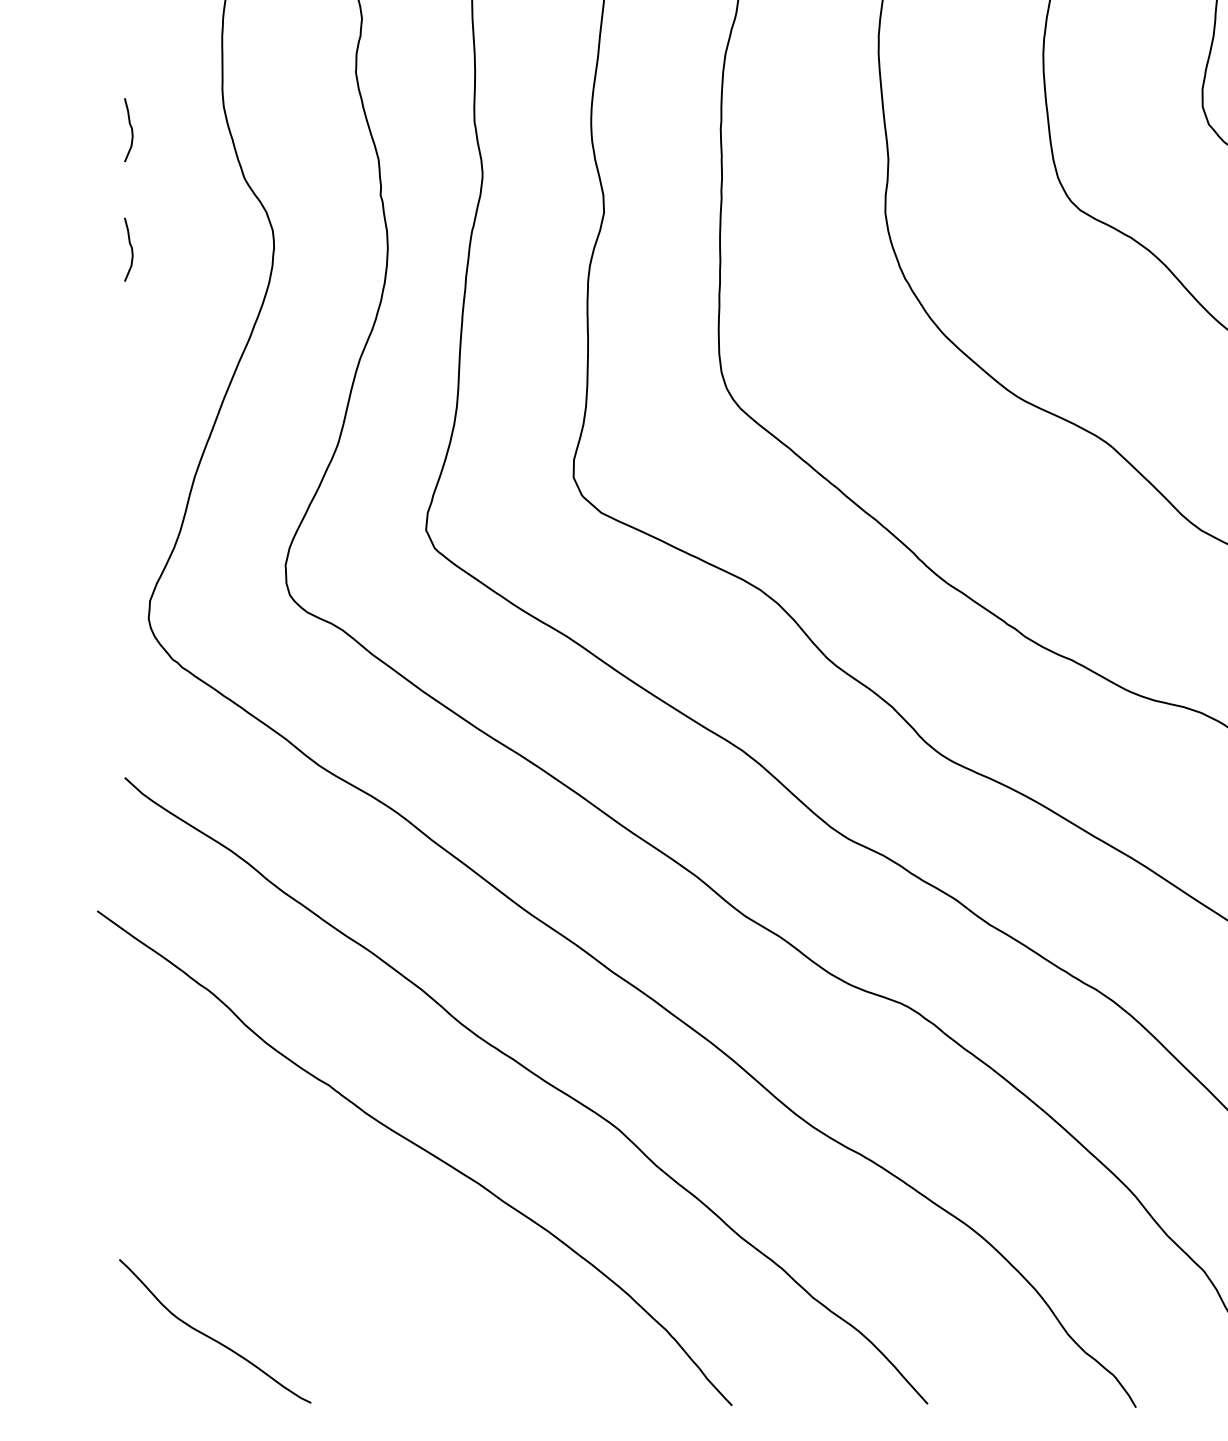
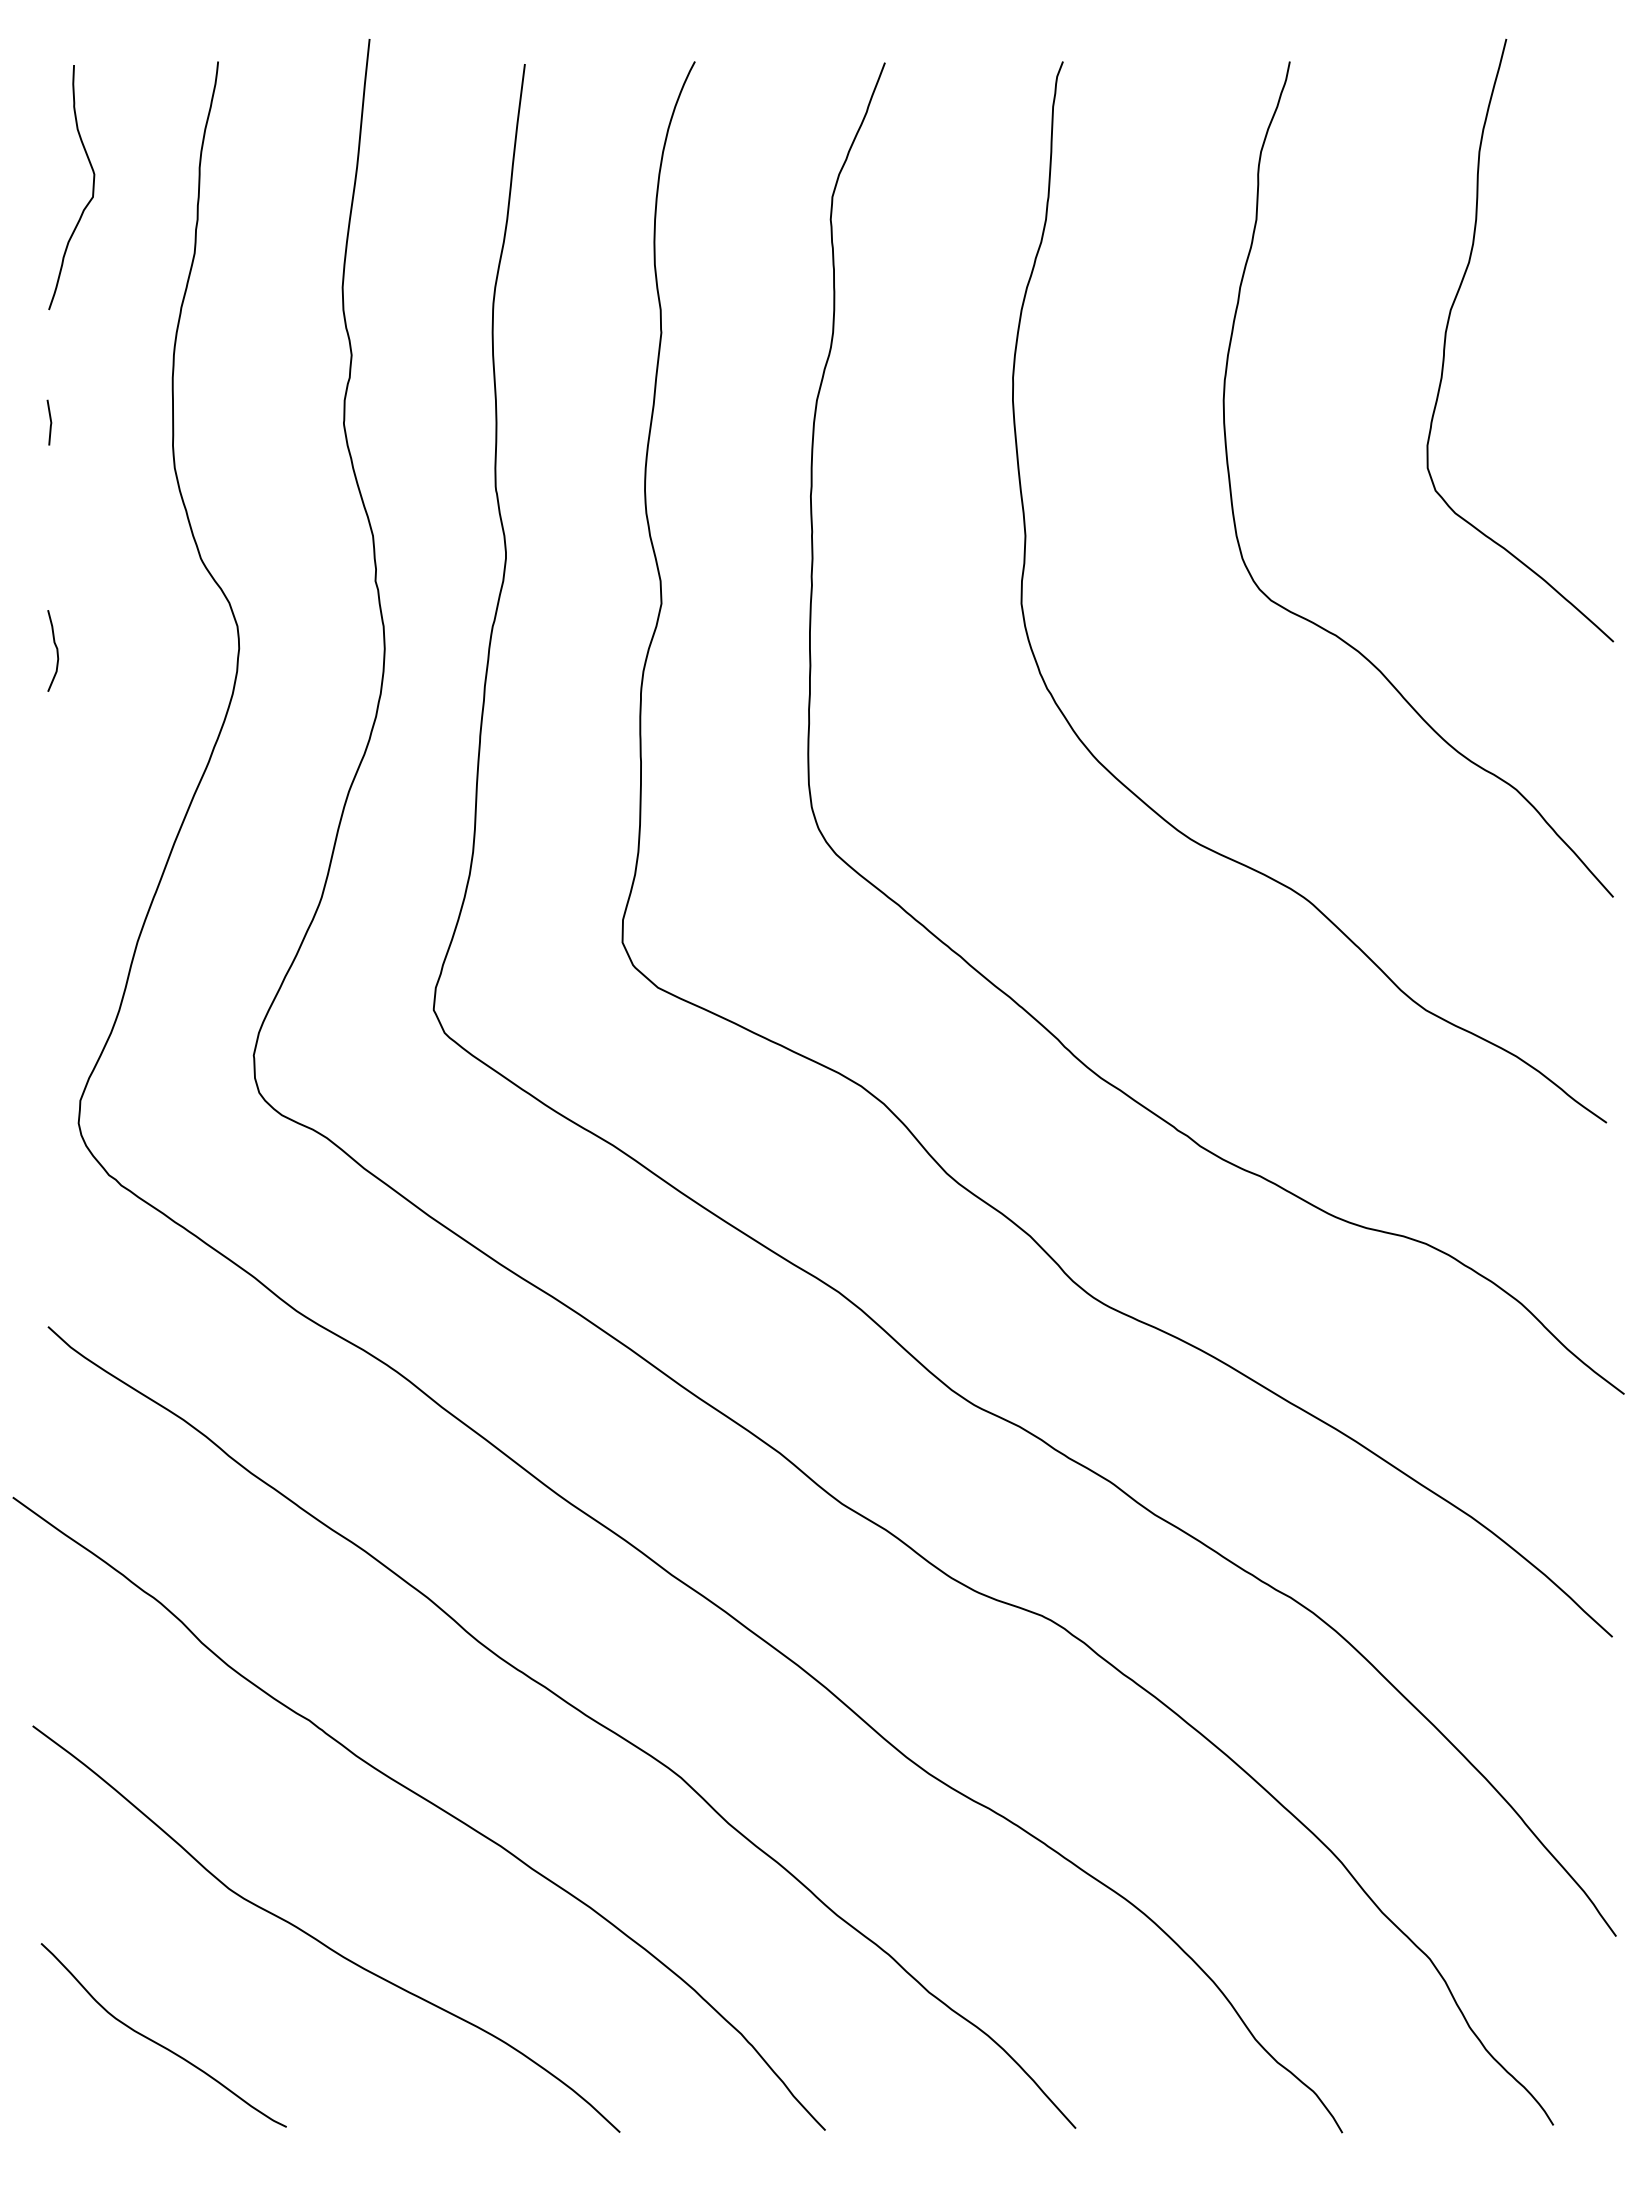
line: (126, 71) -> (50, 422), added
curve: (131, 129) -> (56, 497), removed
curve: (336, 1256) -> (318, 1939), added

